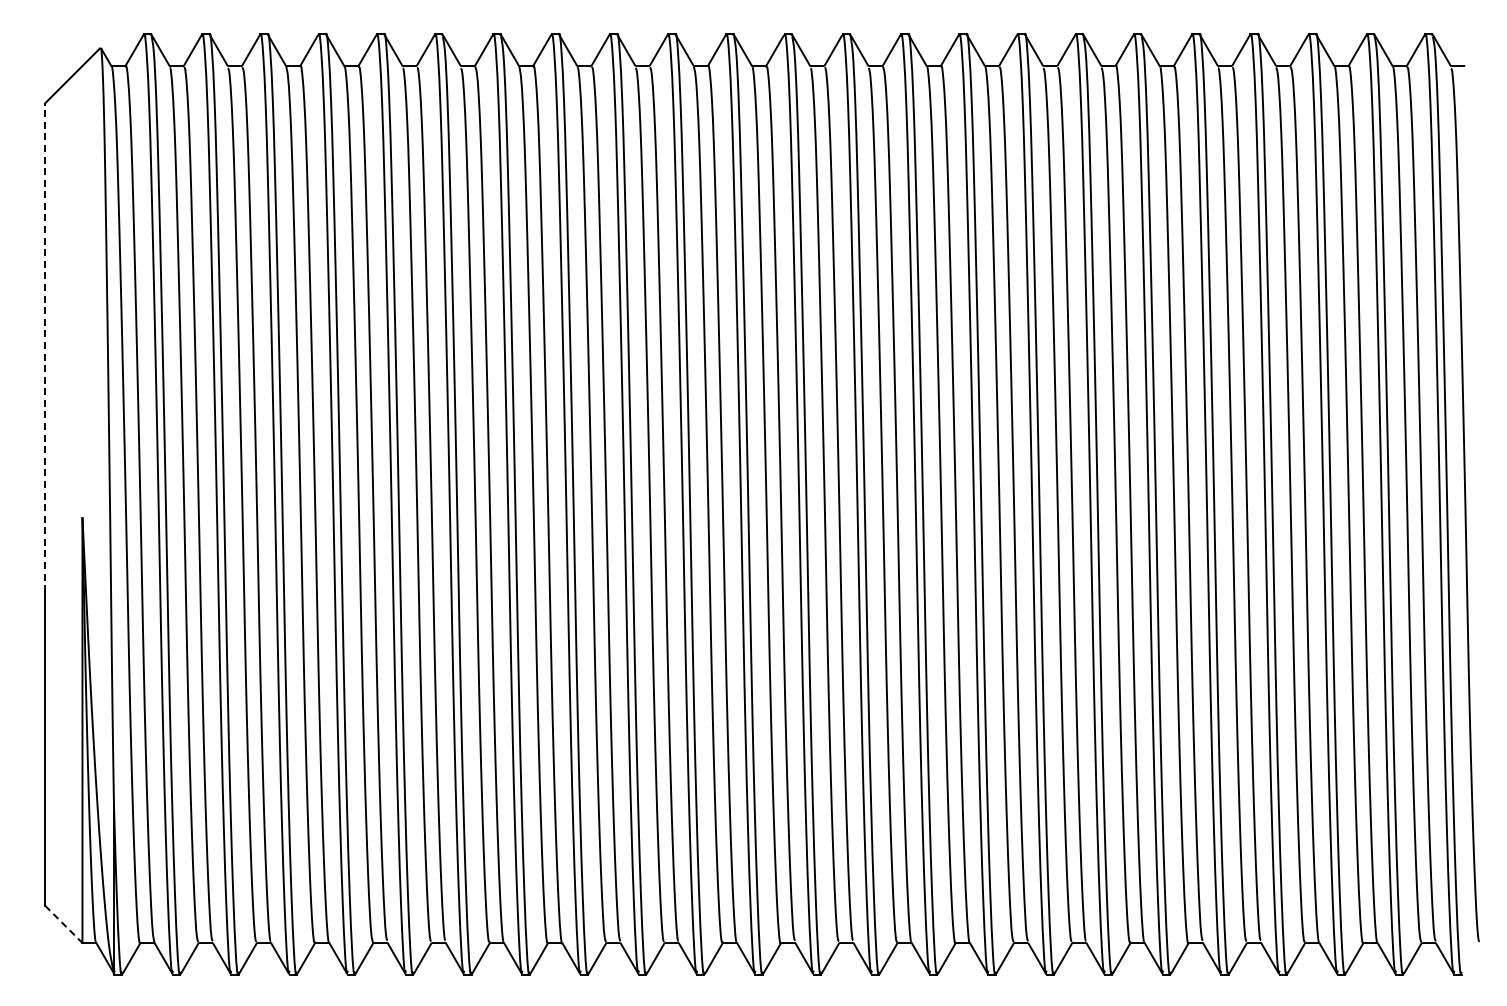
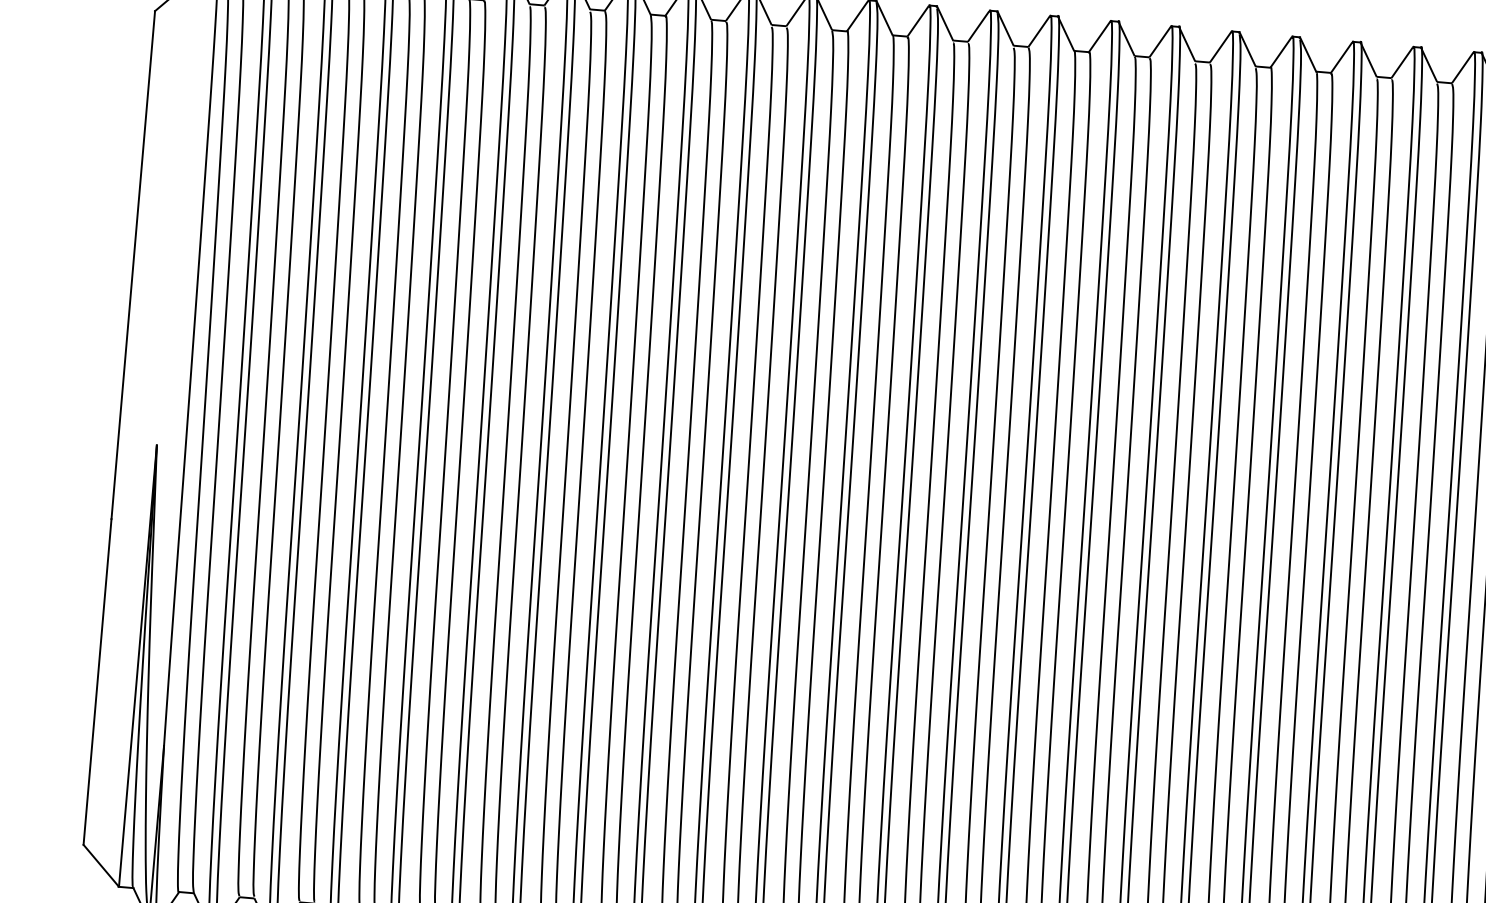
line: (45, 347) -> (133, 264), dashed -> solid
line: (64, 924) -> (101, 866), dashed -> solid

